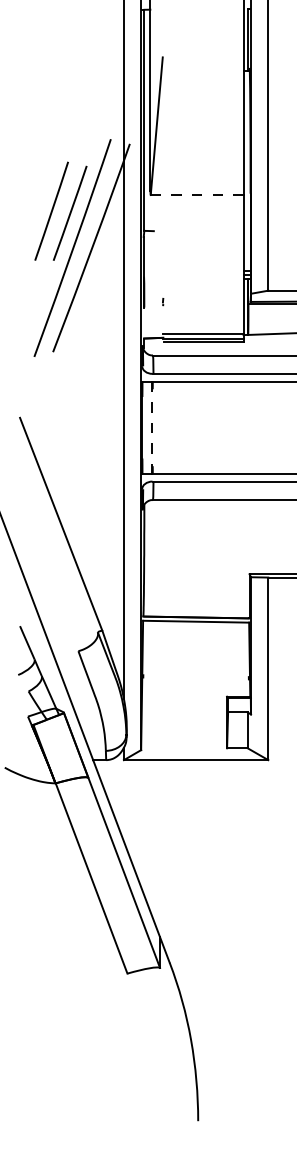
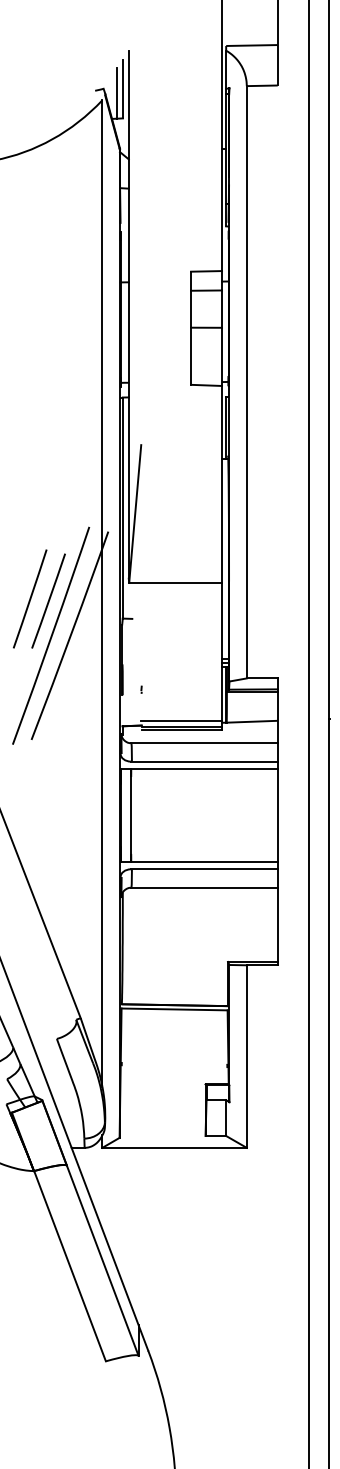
line: (197, 194) -> (175, 582), dashed -> solid
line: (152, 427) -> (130, 815), dashed -> solid

